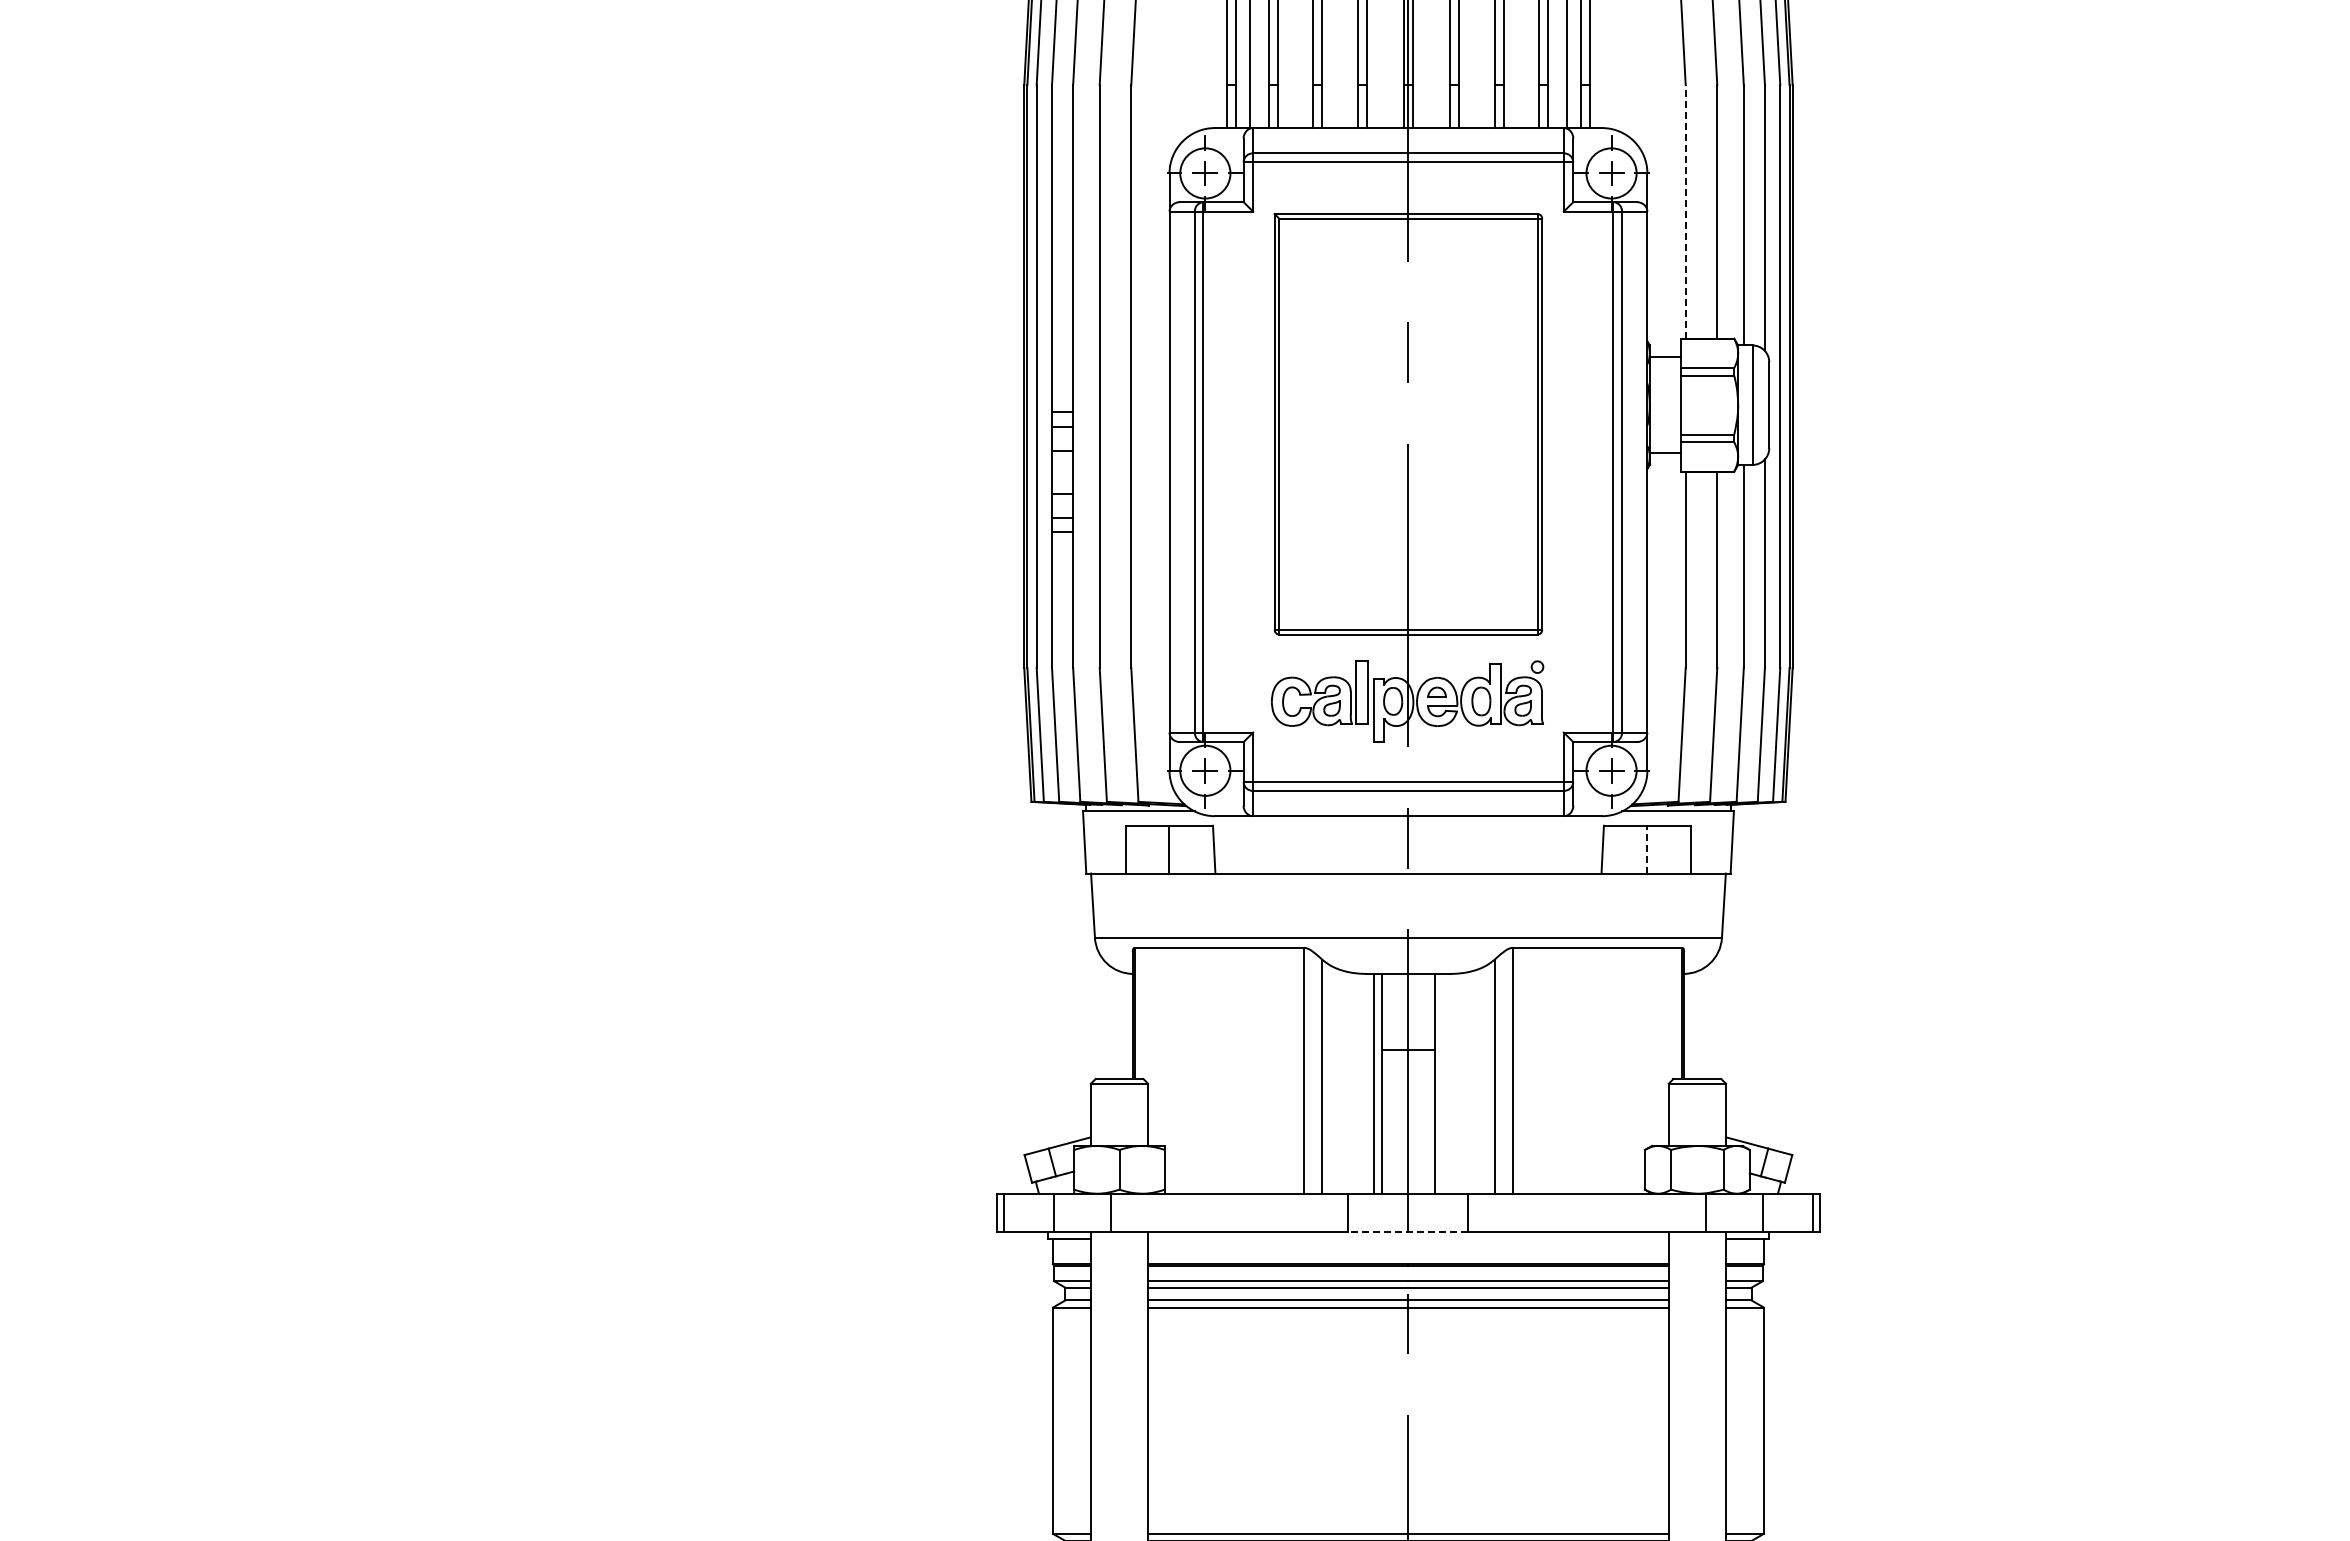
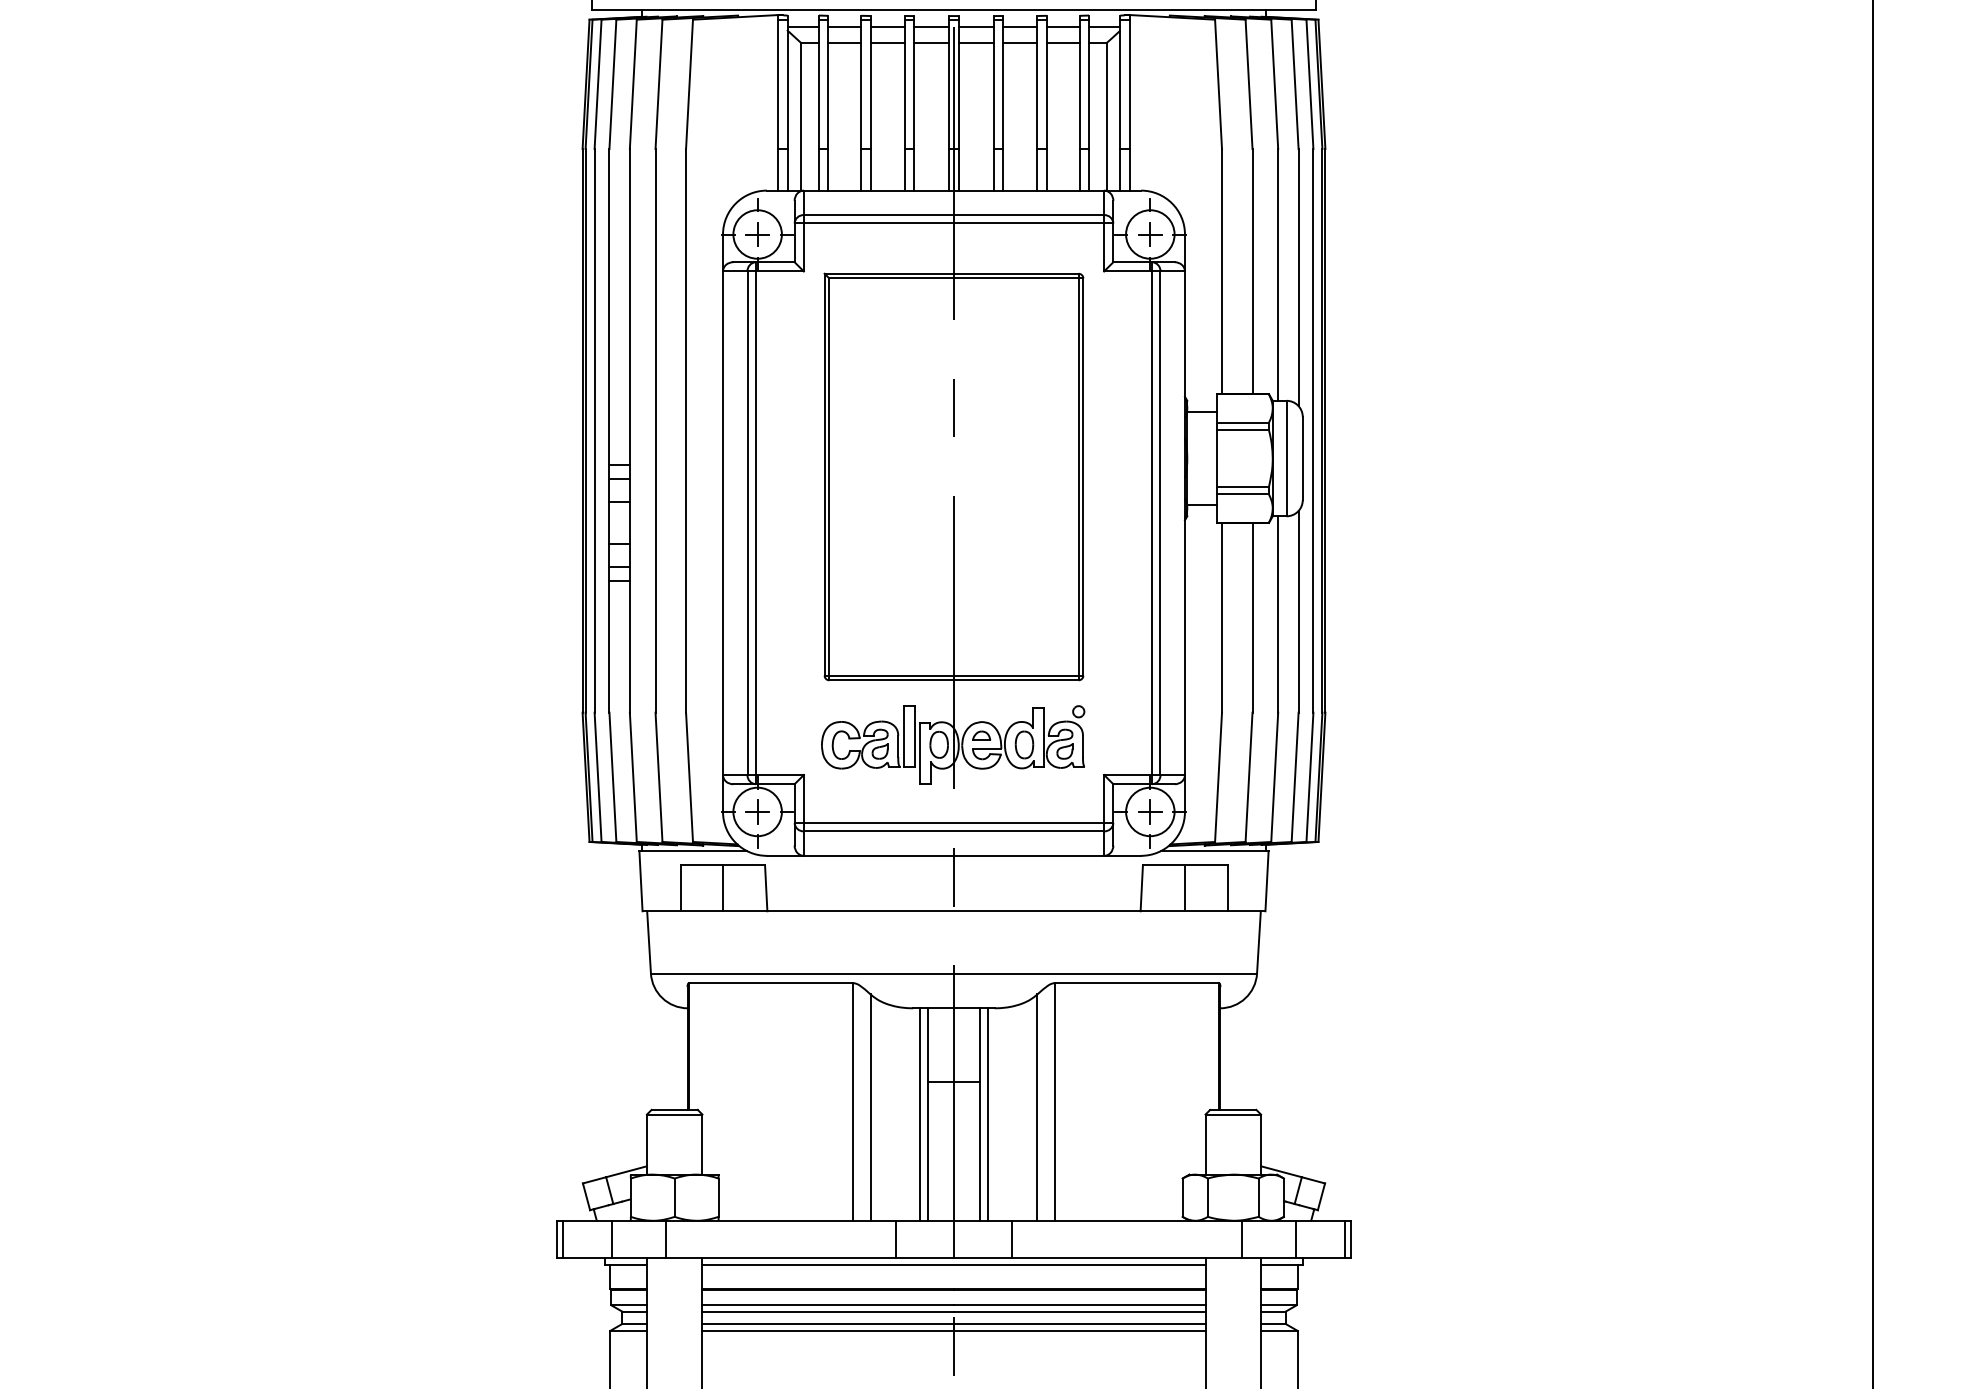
line: (1685, 211) -> (1221, 271), dashed -> solid
line: (1647, 849) -> (1185, 888), dashed -> solid
line: (1443, 1083) -> (987, 1114), added
line: (1407, 1231) -> (953, 1257), dashed -> solid
line: (1408, 1239) -> (954, 1265), added

